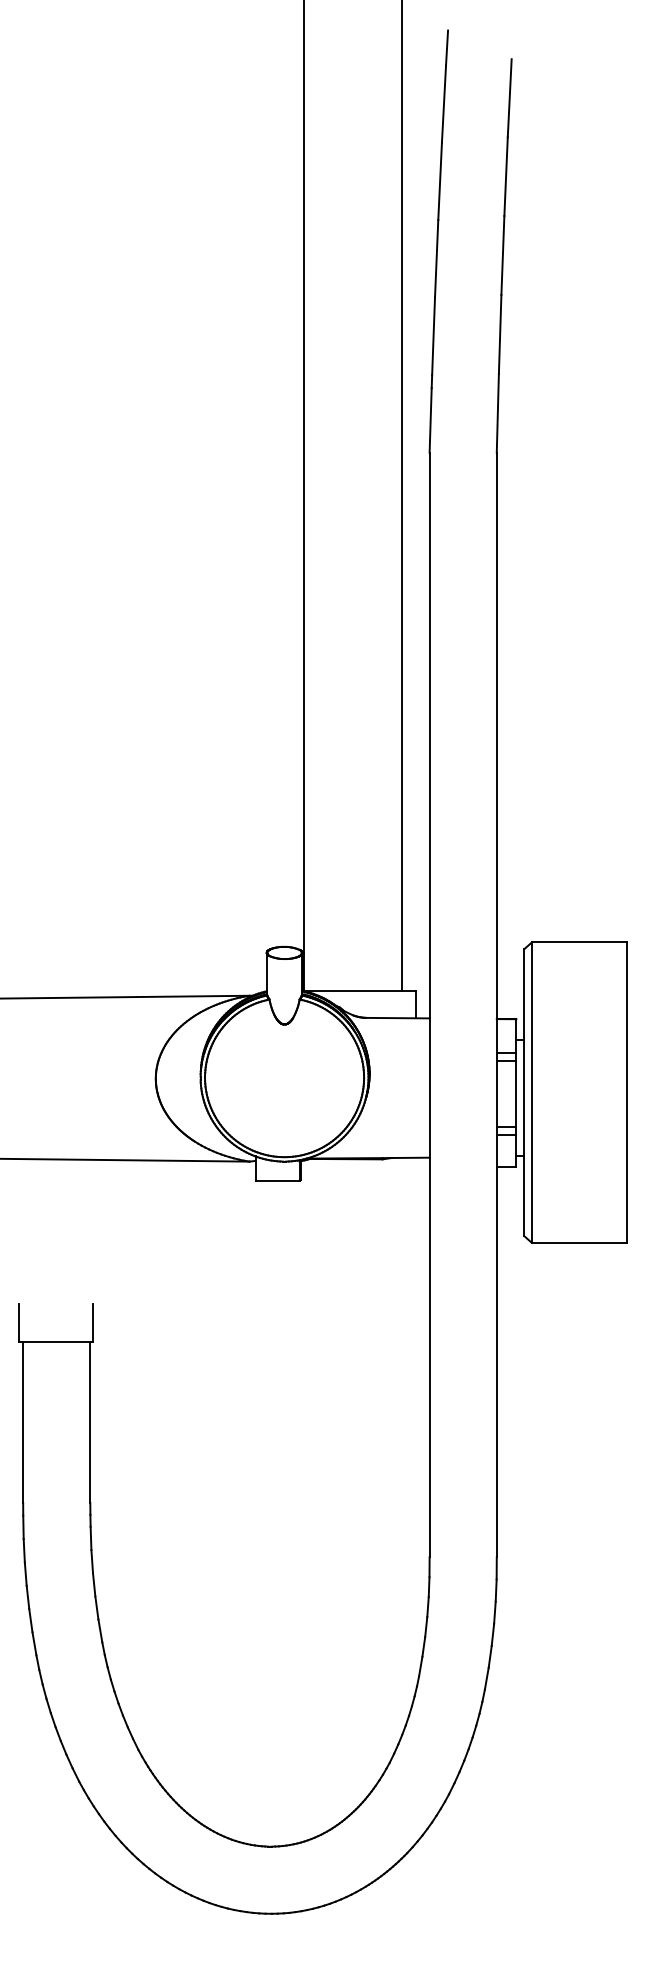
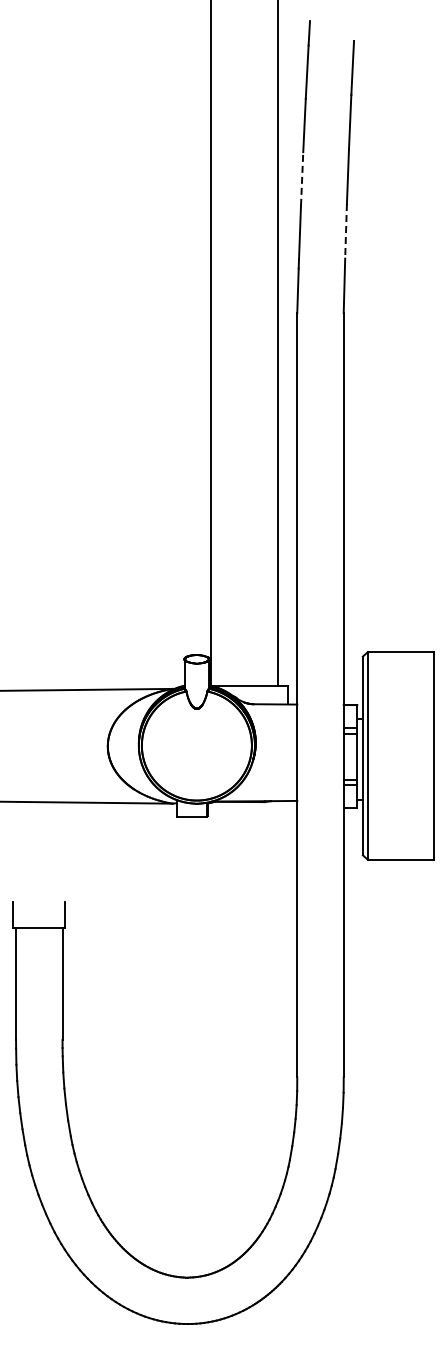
line: (437, 259) -> (302, 179), solid -> dashed
line: (500, 334) -> (346, 231), solid -> dashed

